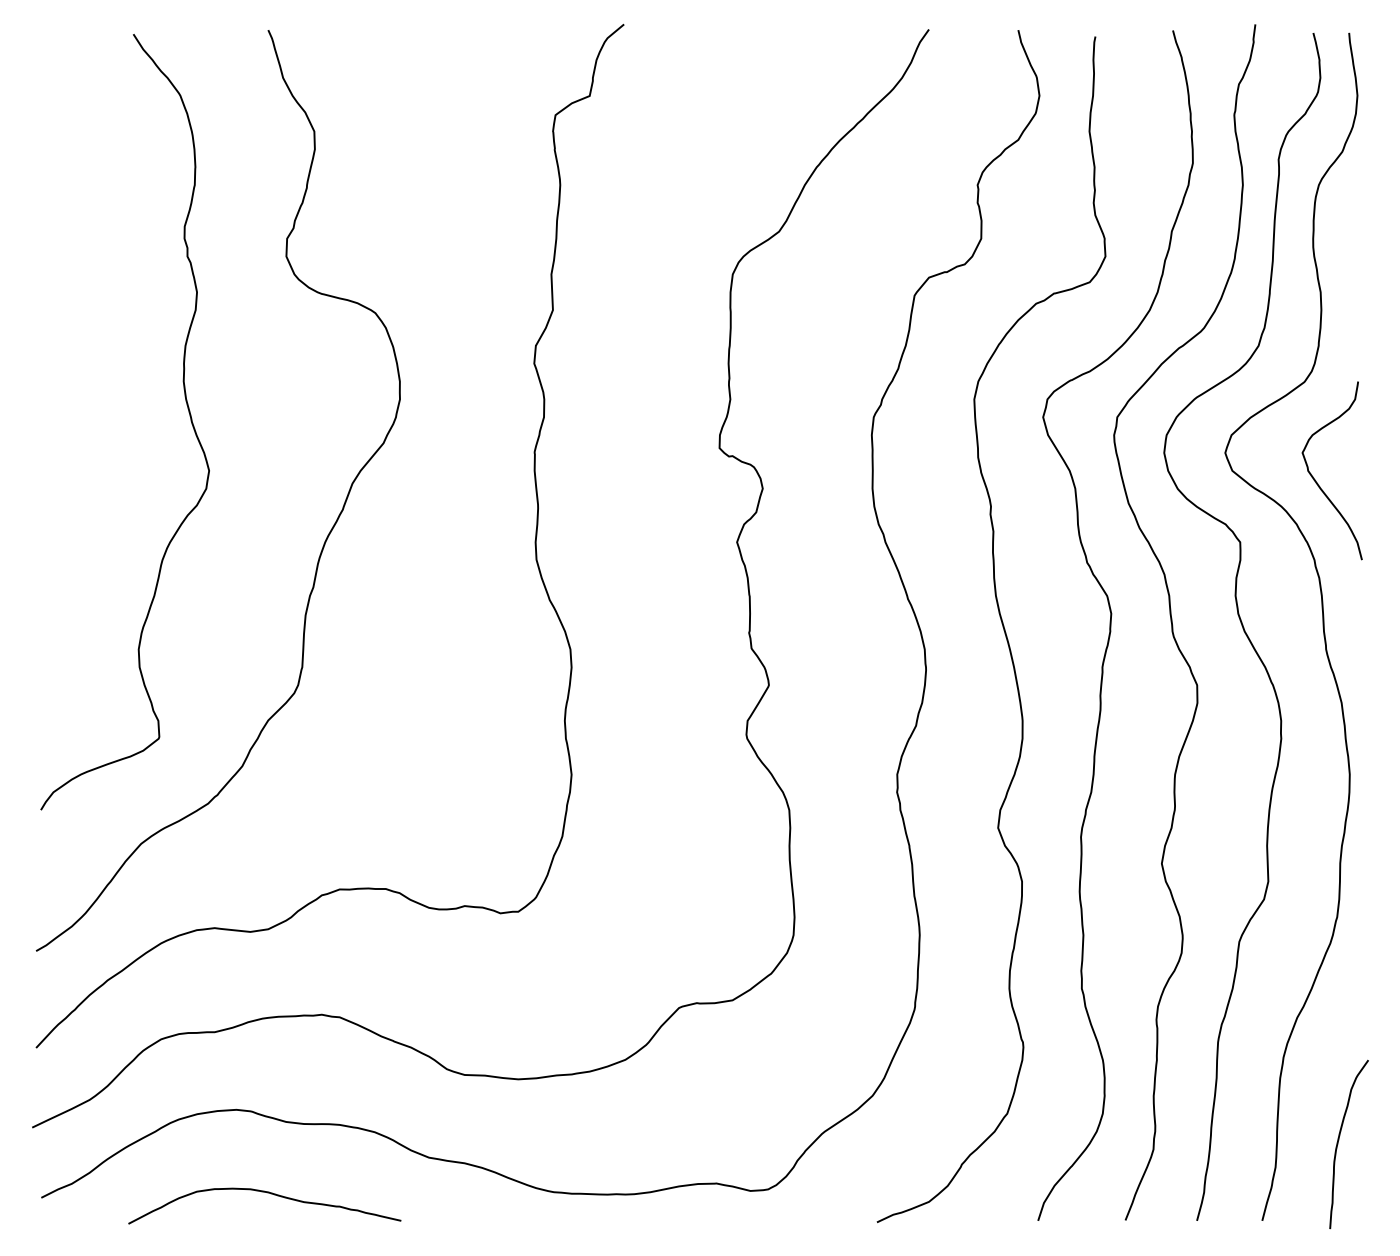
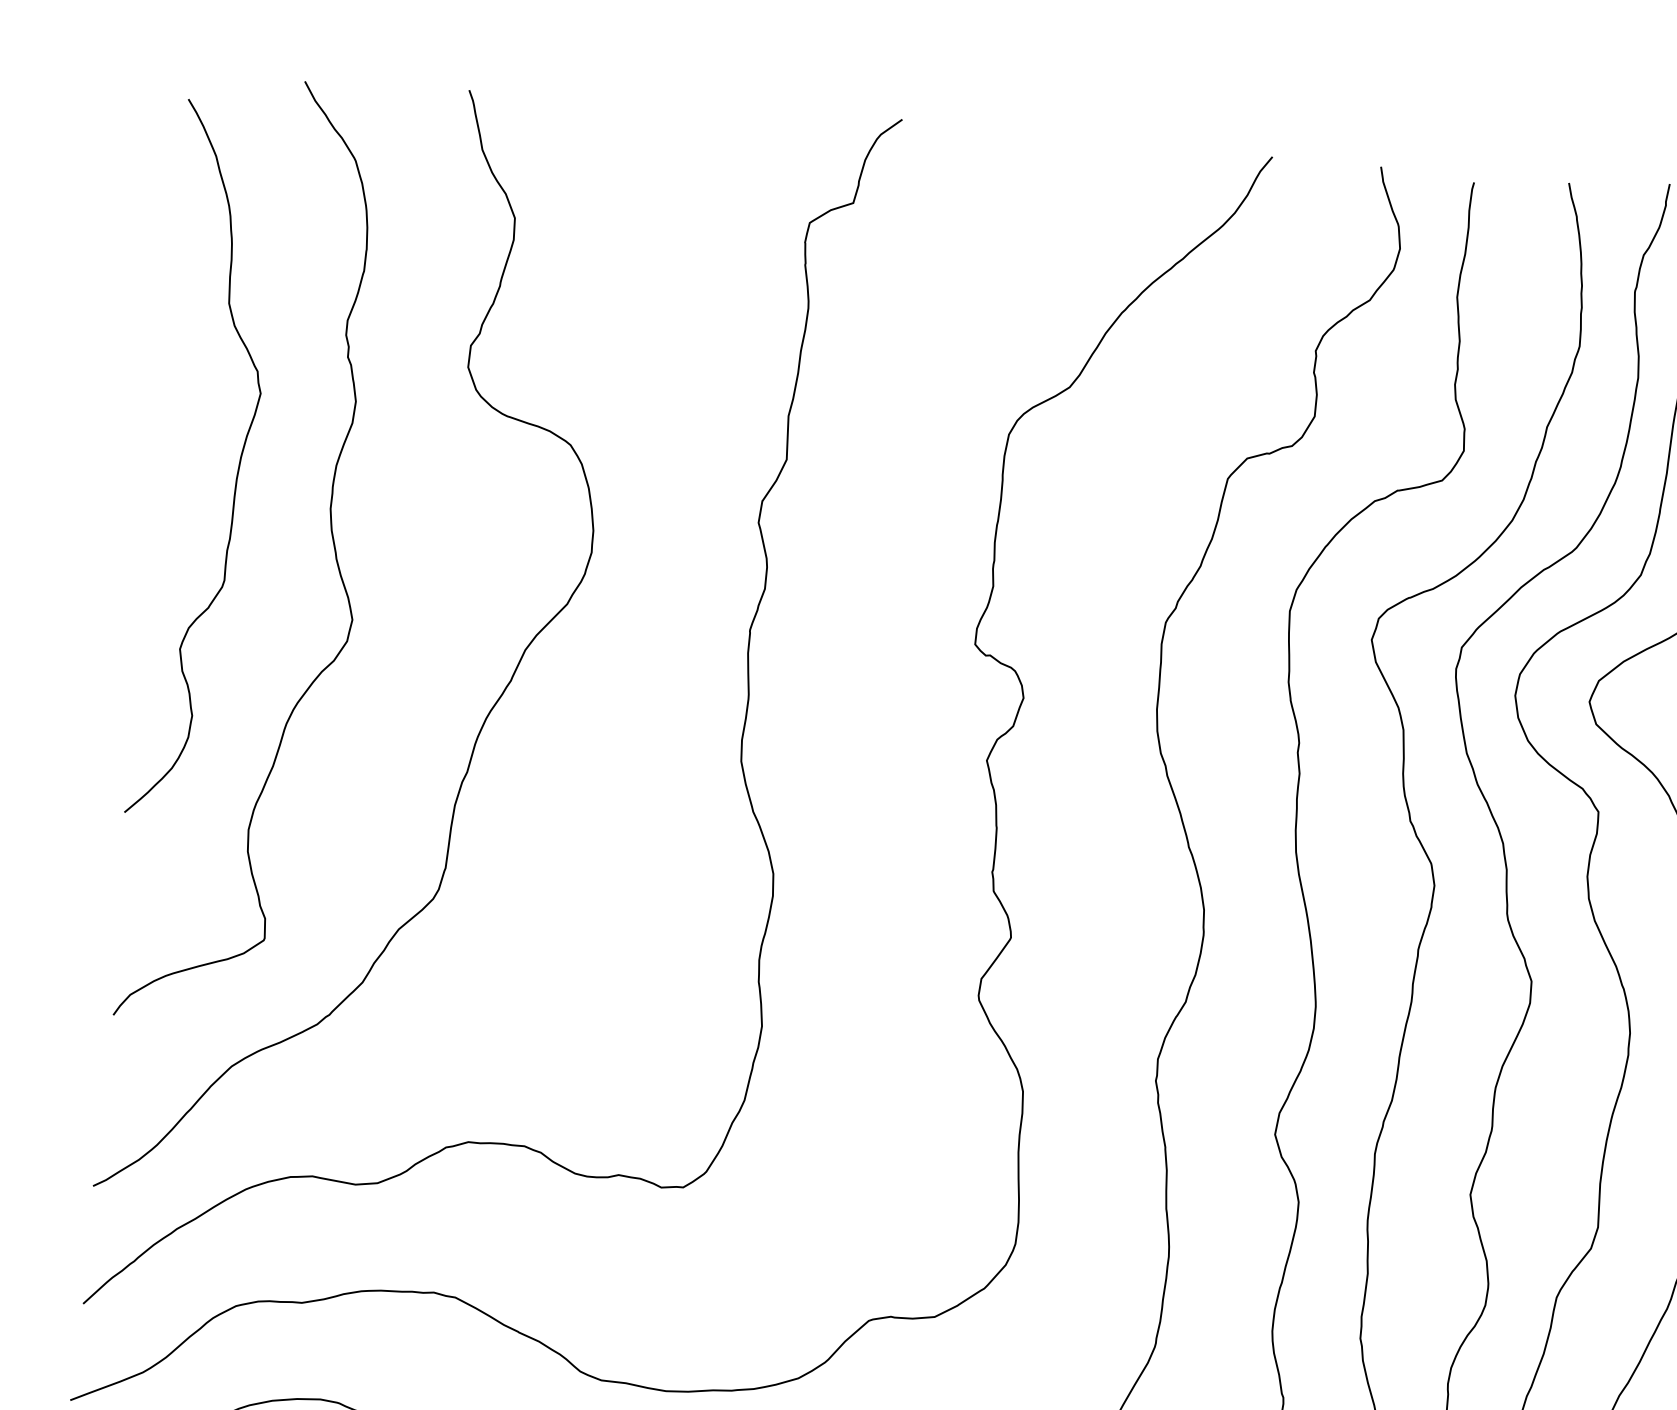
curve: (104, 357) -> (236, 471), added

